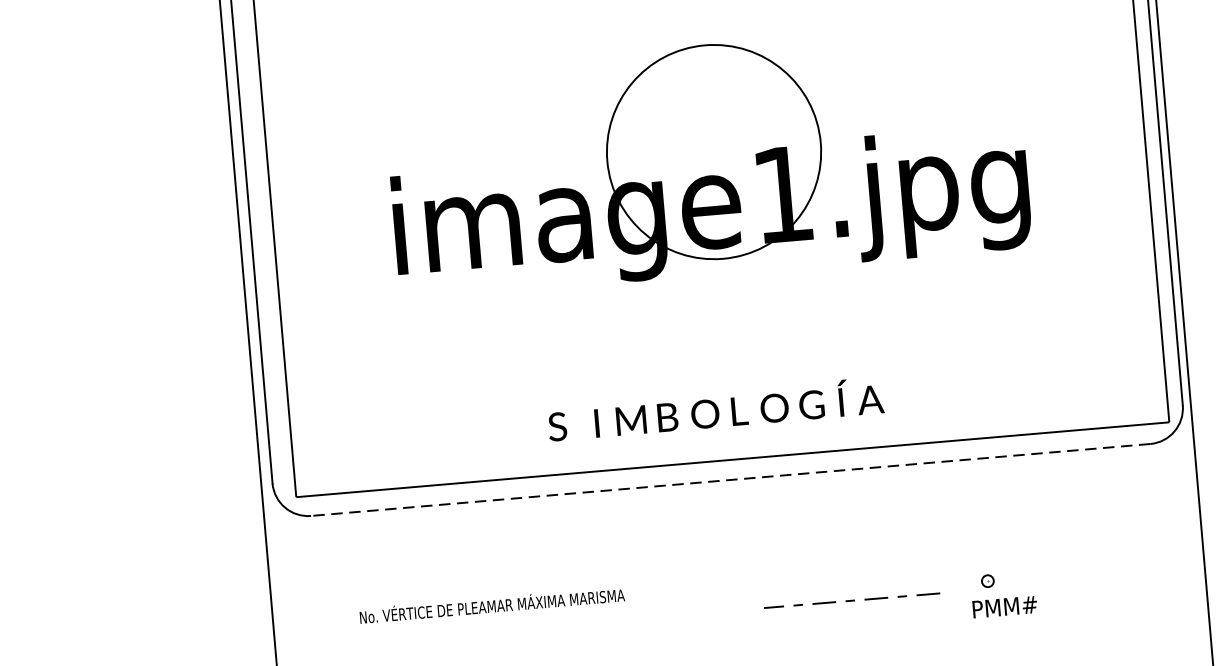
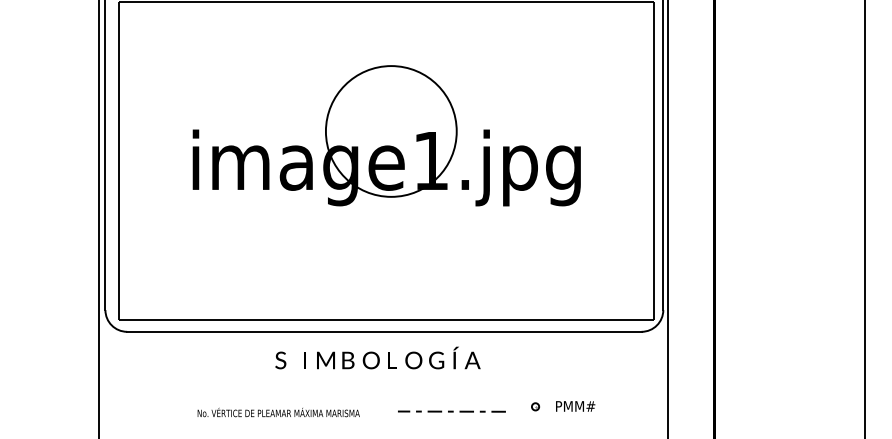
text: (714, 408) -> (377, 357), moved
line: (729, 479) -> (383, 331), dashed -> solid
text: (491, 605) -> (278, 412), moved
text: (1004, 607) -> (575, 406), moved

